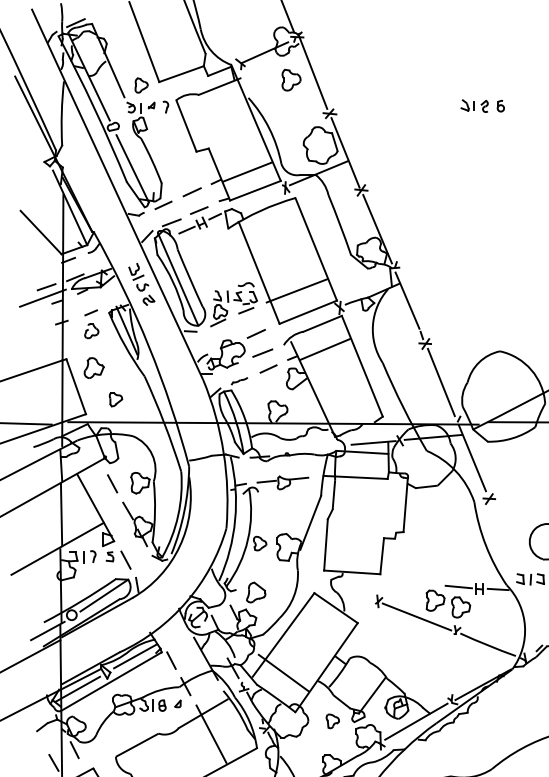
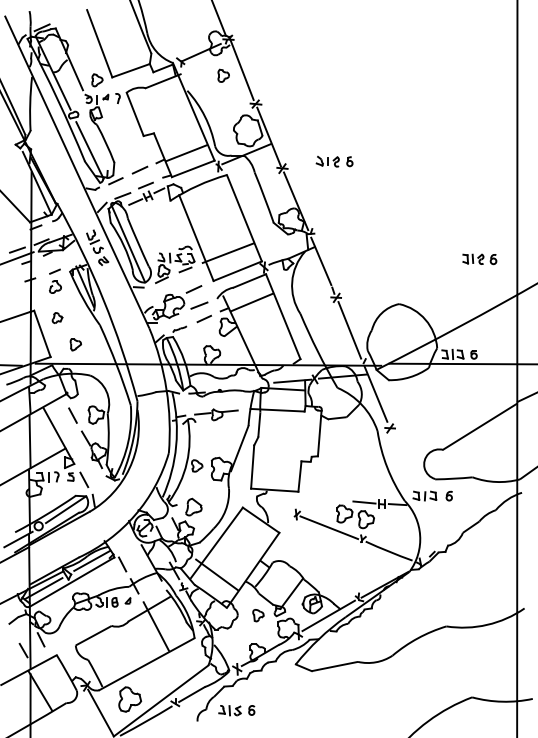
part: (291, 79) -> (223, 75), size x0.7
part: (482, 105) -> (334, 161), moved
part: (94, 367) -> (57, 317), size x0.6

